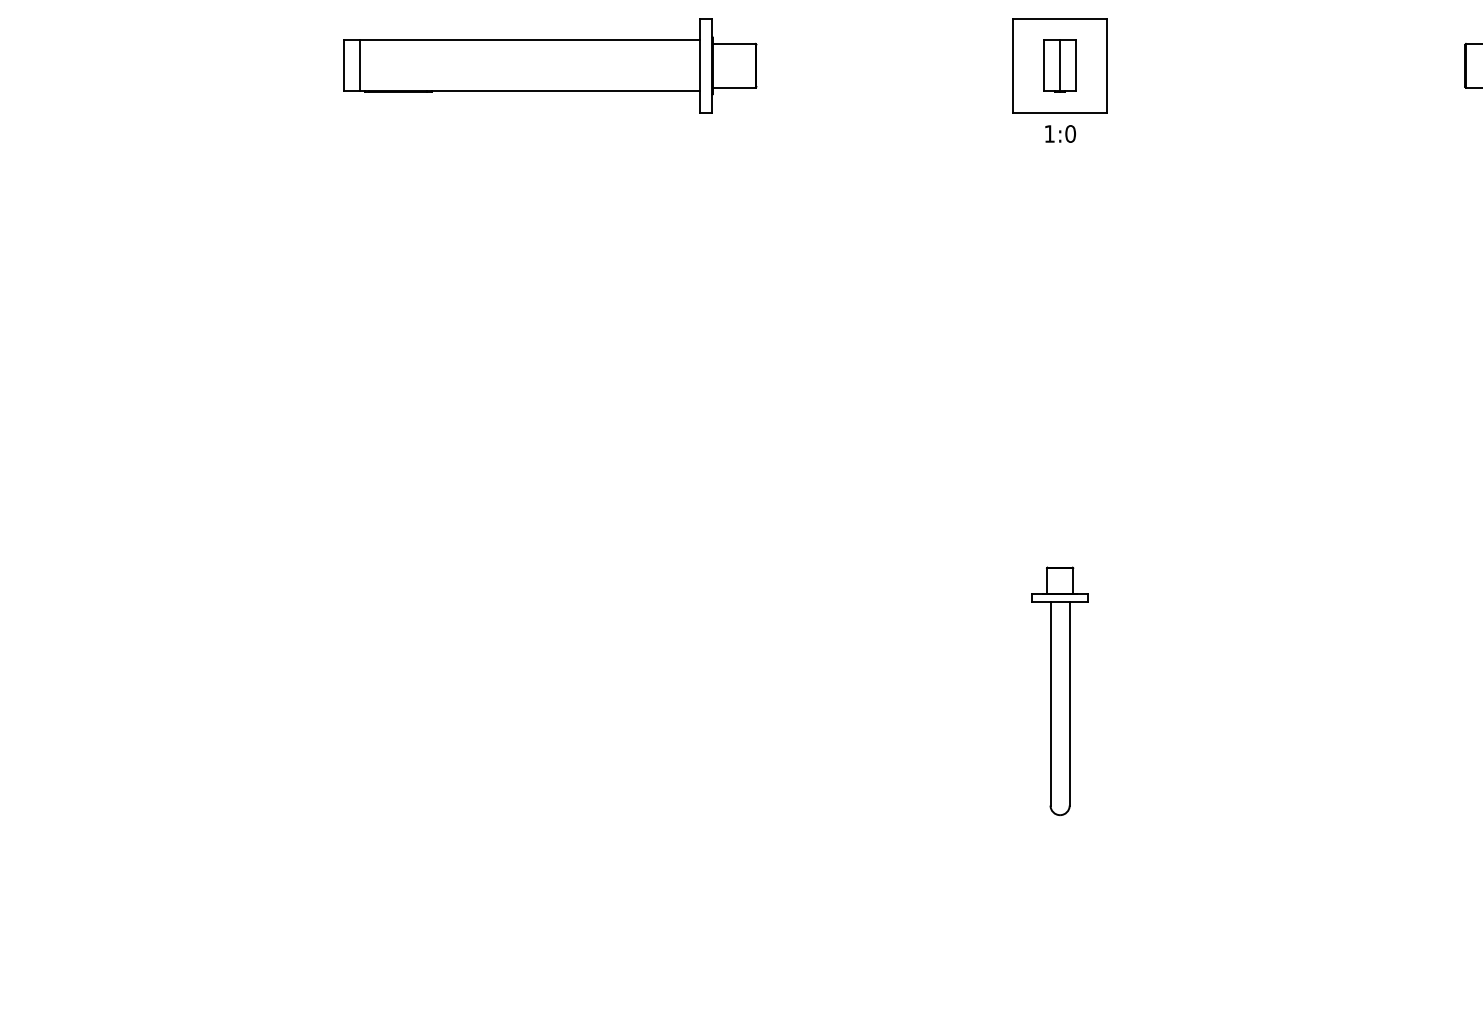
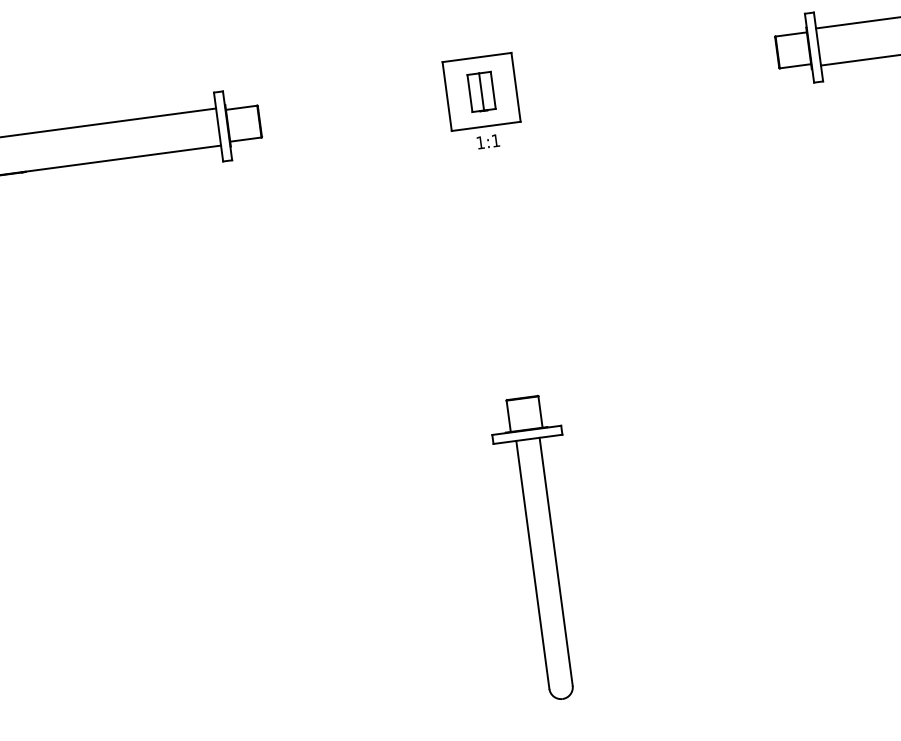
text: (1070, 133) -> (495, 140), 1:0 -> 1:1
part: (1059, 691) -> (542, 548), size x1.67

